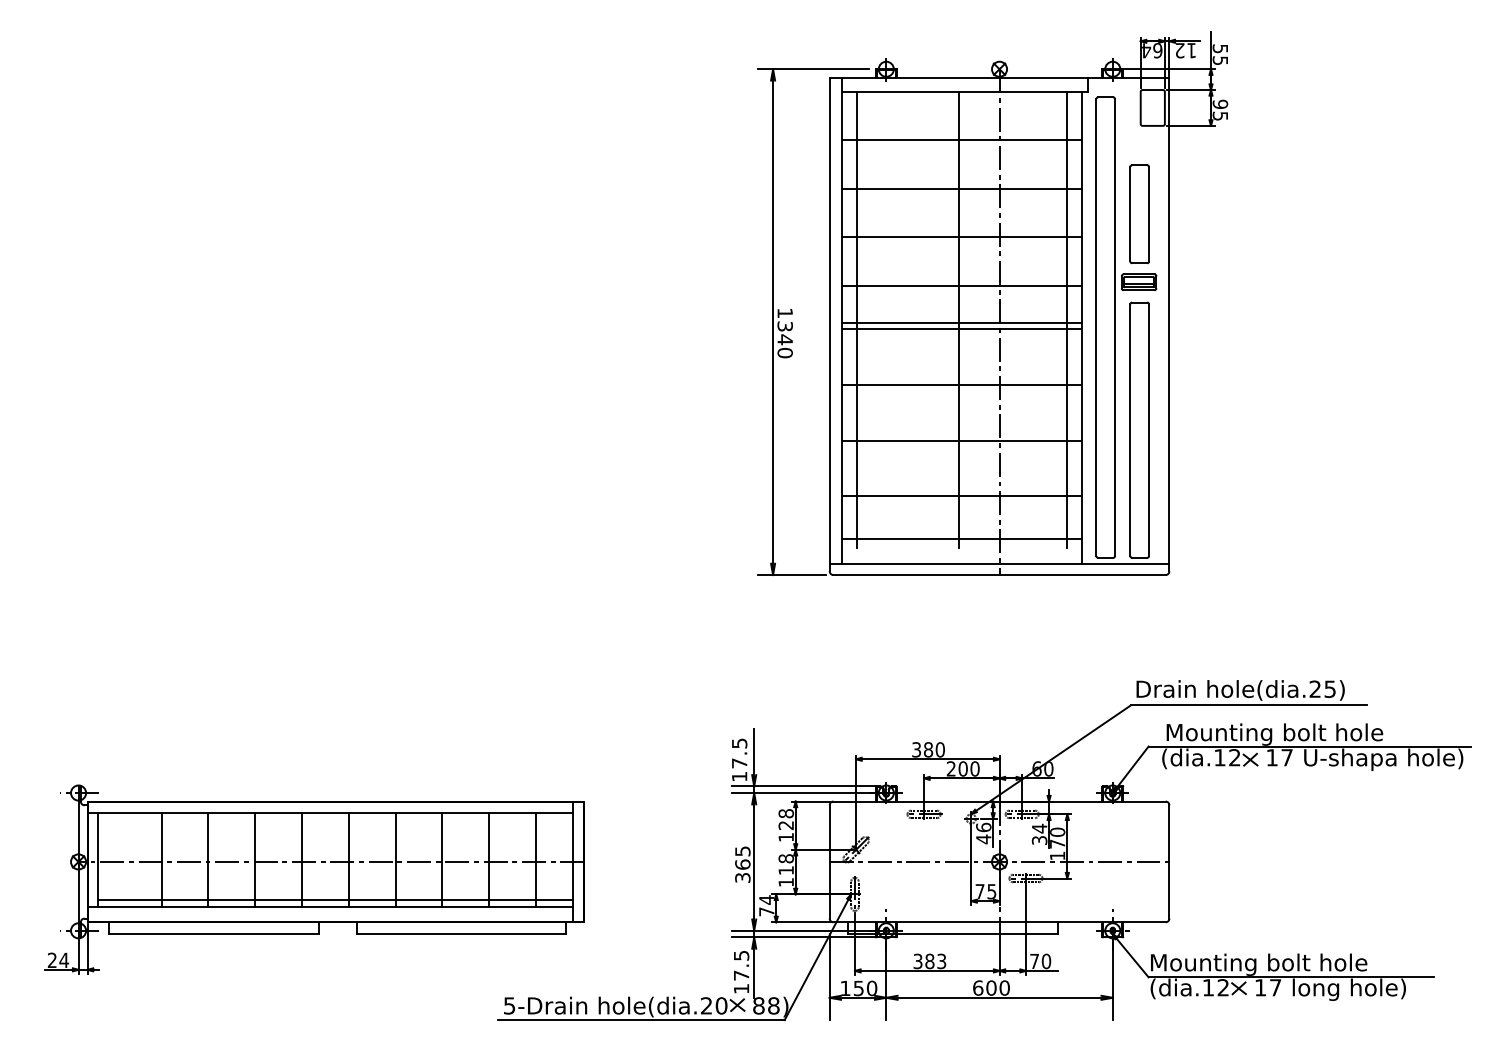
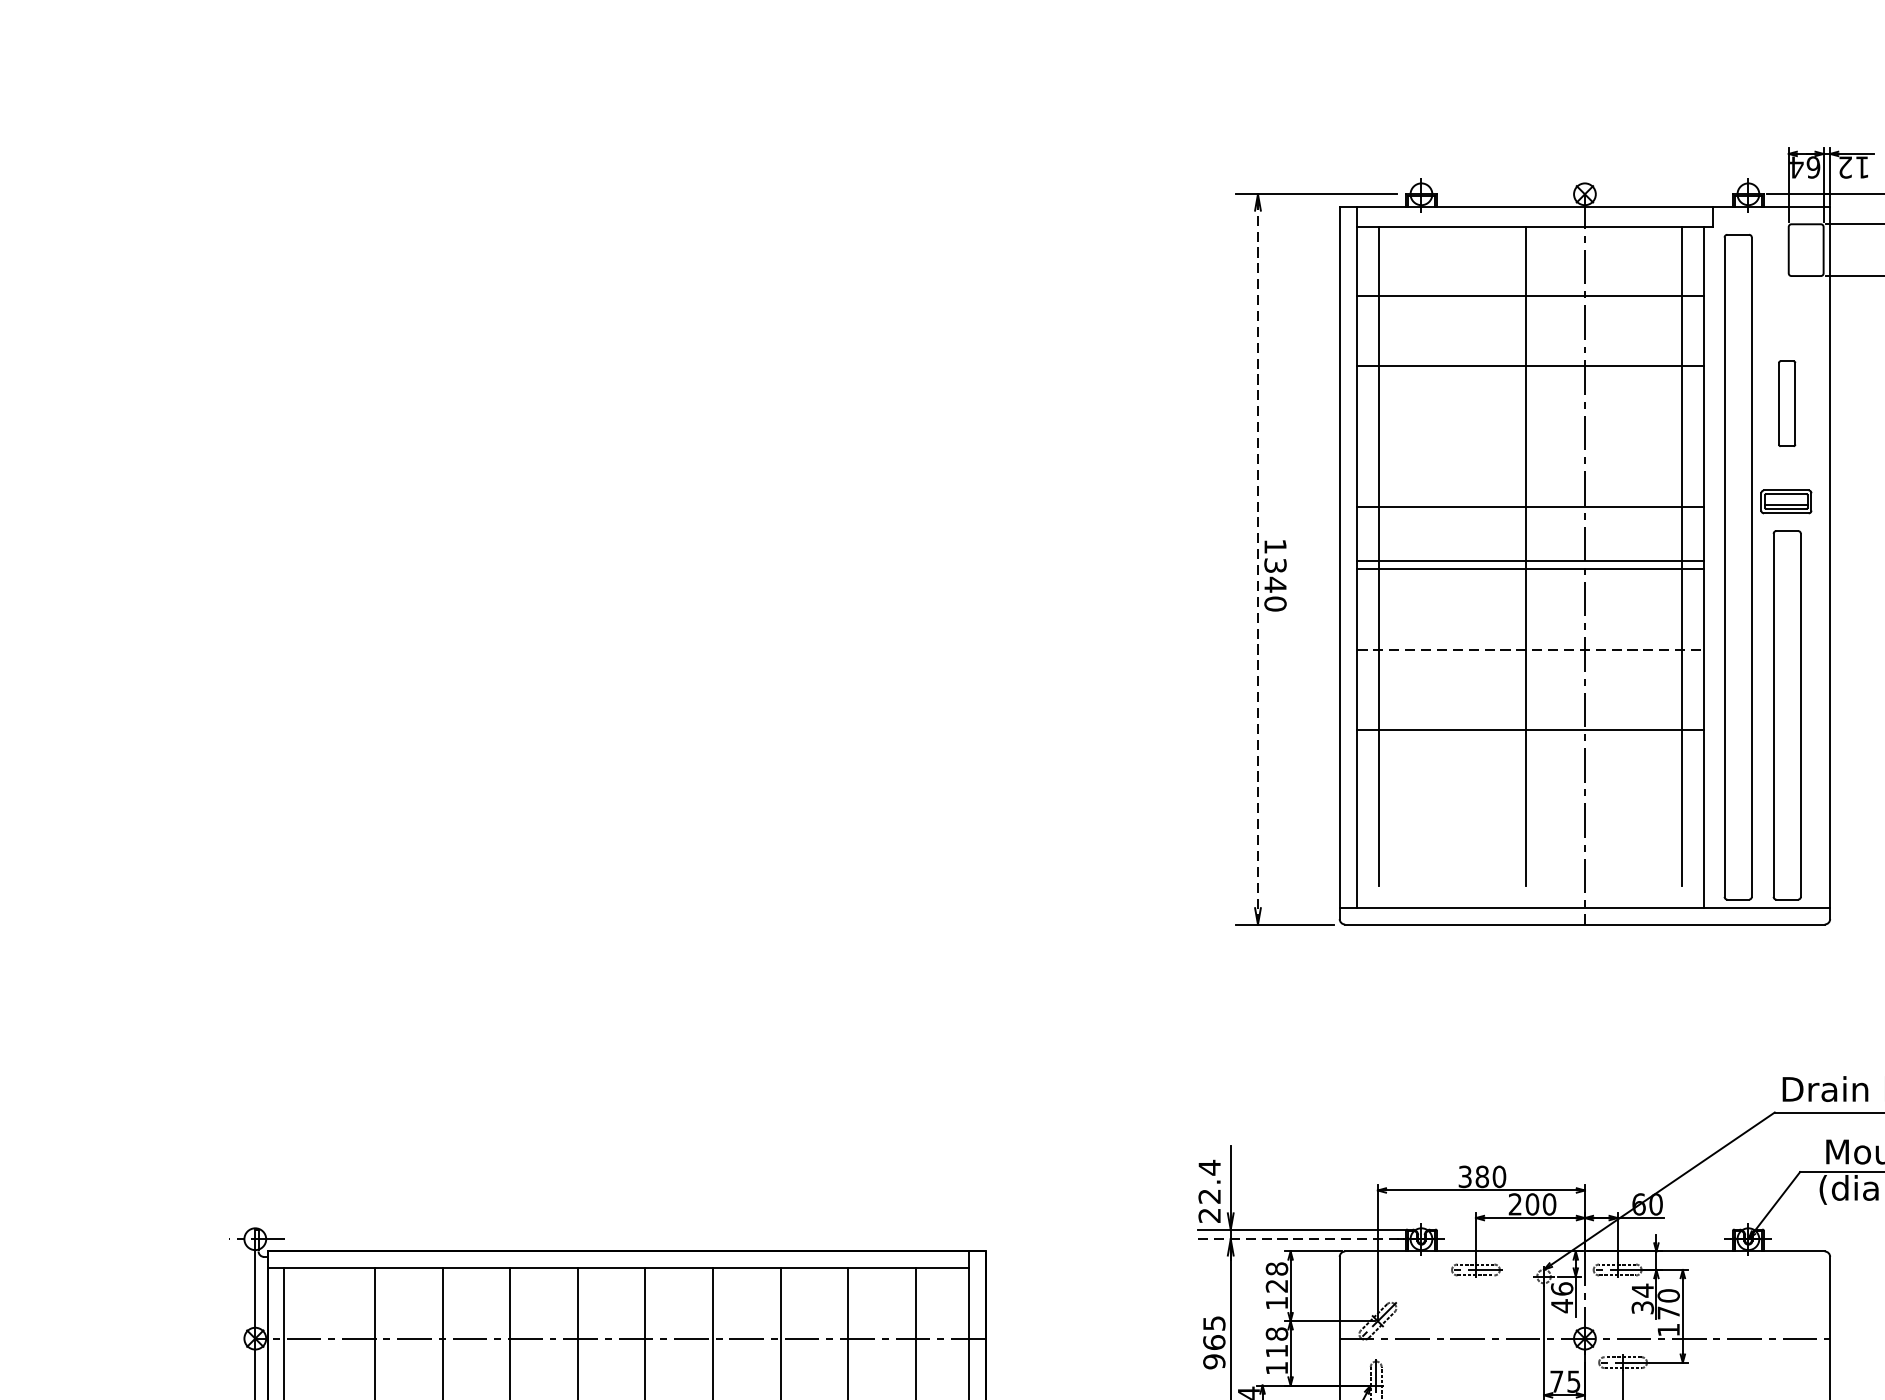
part: (1139, 214) -> (1786, 403), size x0.6
line: (961, 237) -> (1529, 437), removed
line: (773, 322) -> (1258, 559), solid -> dashed
line: (961, 384) -> (1529, 649), solid -> dashed
line: (961, 496) -> (1529, 811), removed
line: (961, 539) -> (1529, 873), removed
text: (739, 759) -> (1209, 1190), 17.5 -> 22.4
line: (803, 793) -> (1301, 1239), solid -> dashed
text: (742, 877) -> (1213, 1361), 365 -> 965
line: (335, 899) -> (626, 1392), removed

